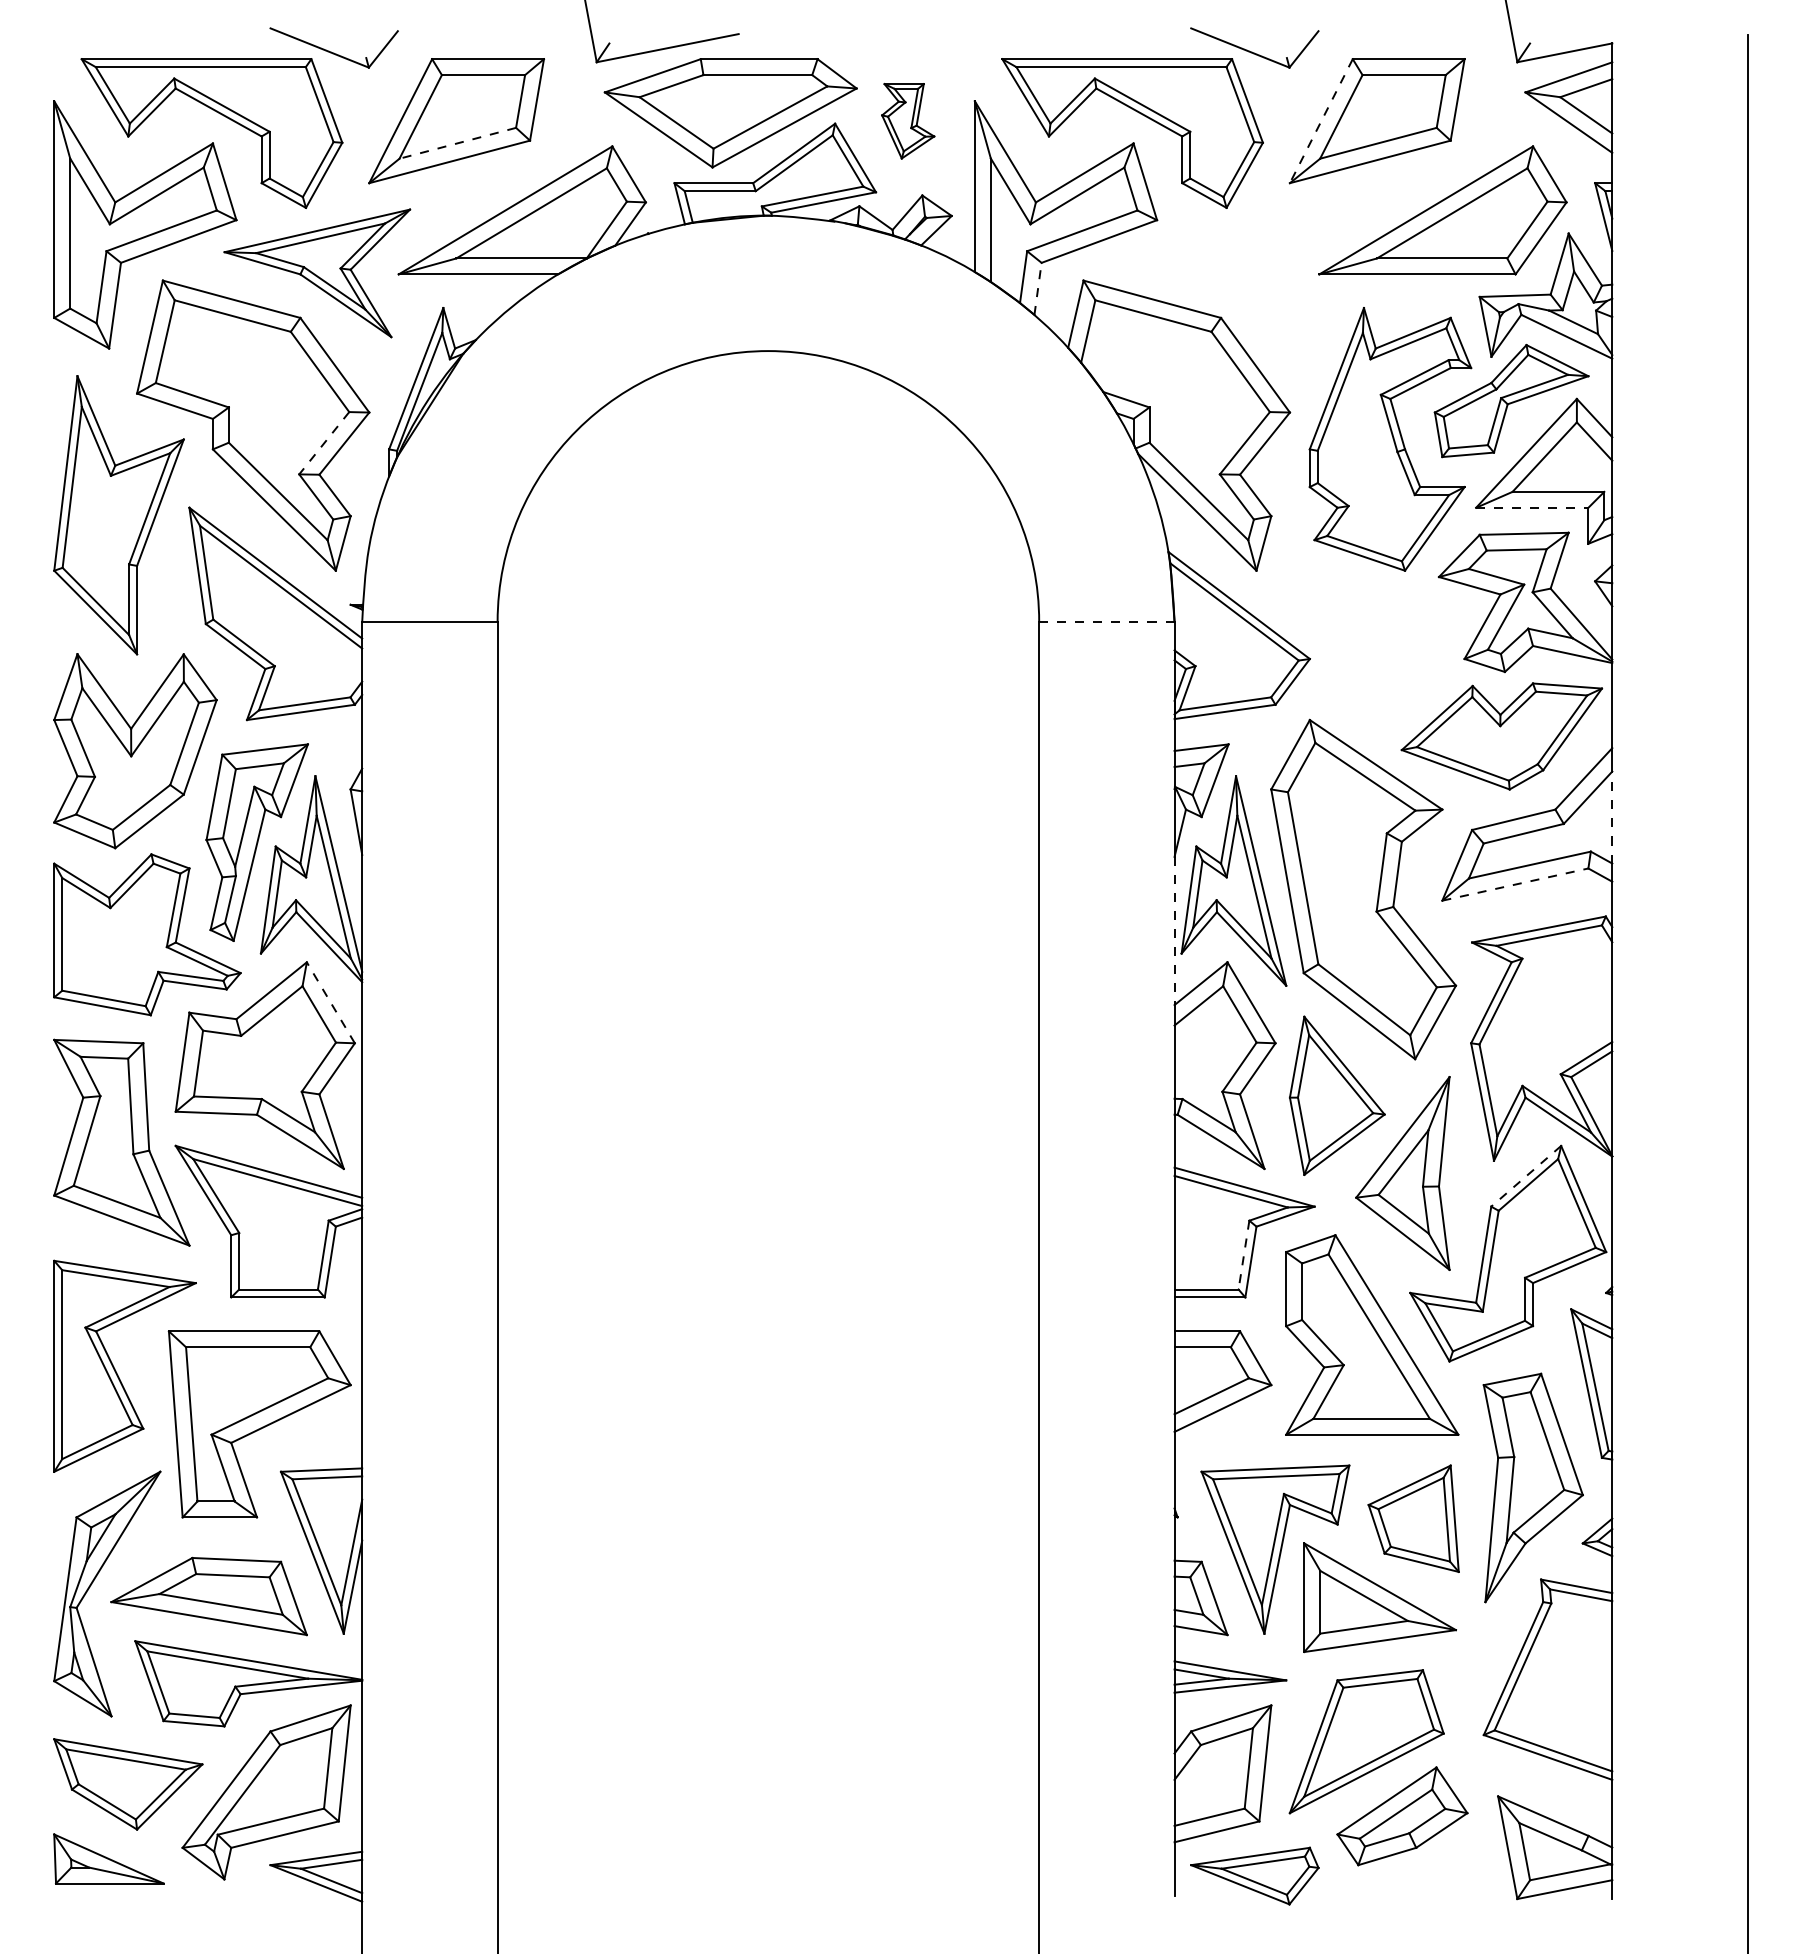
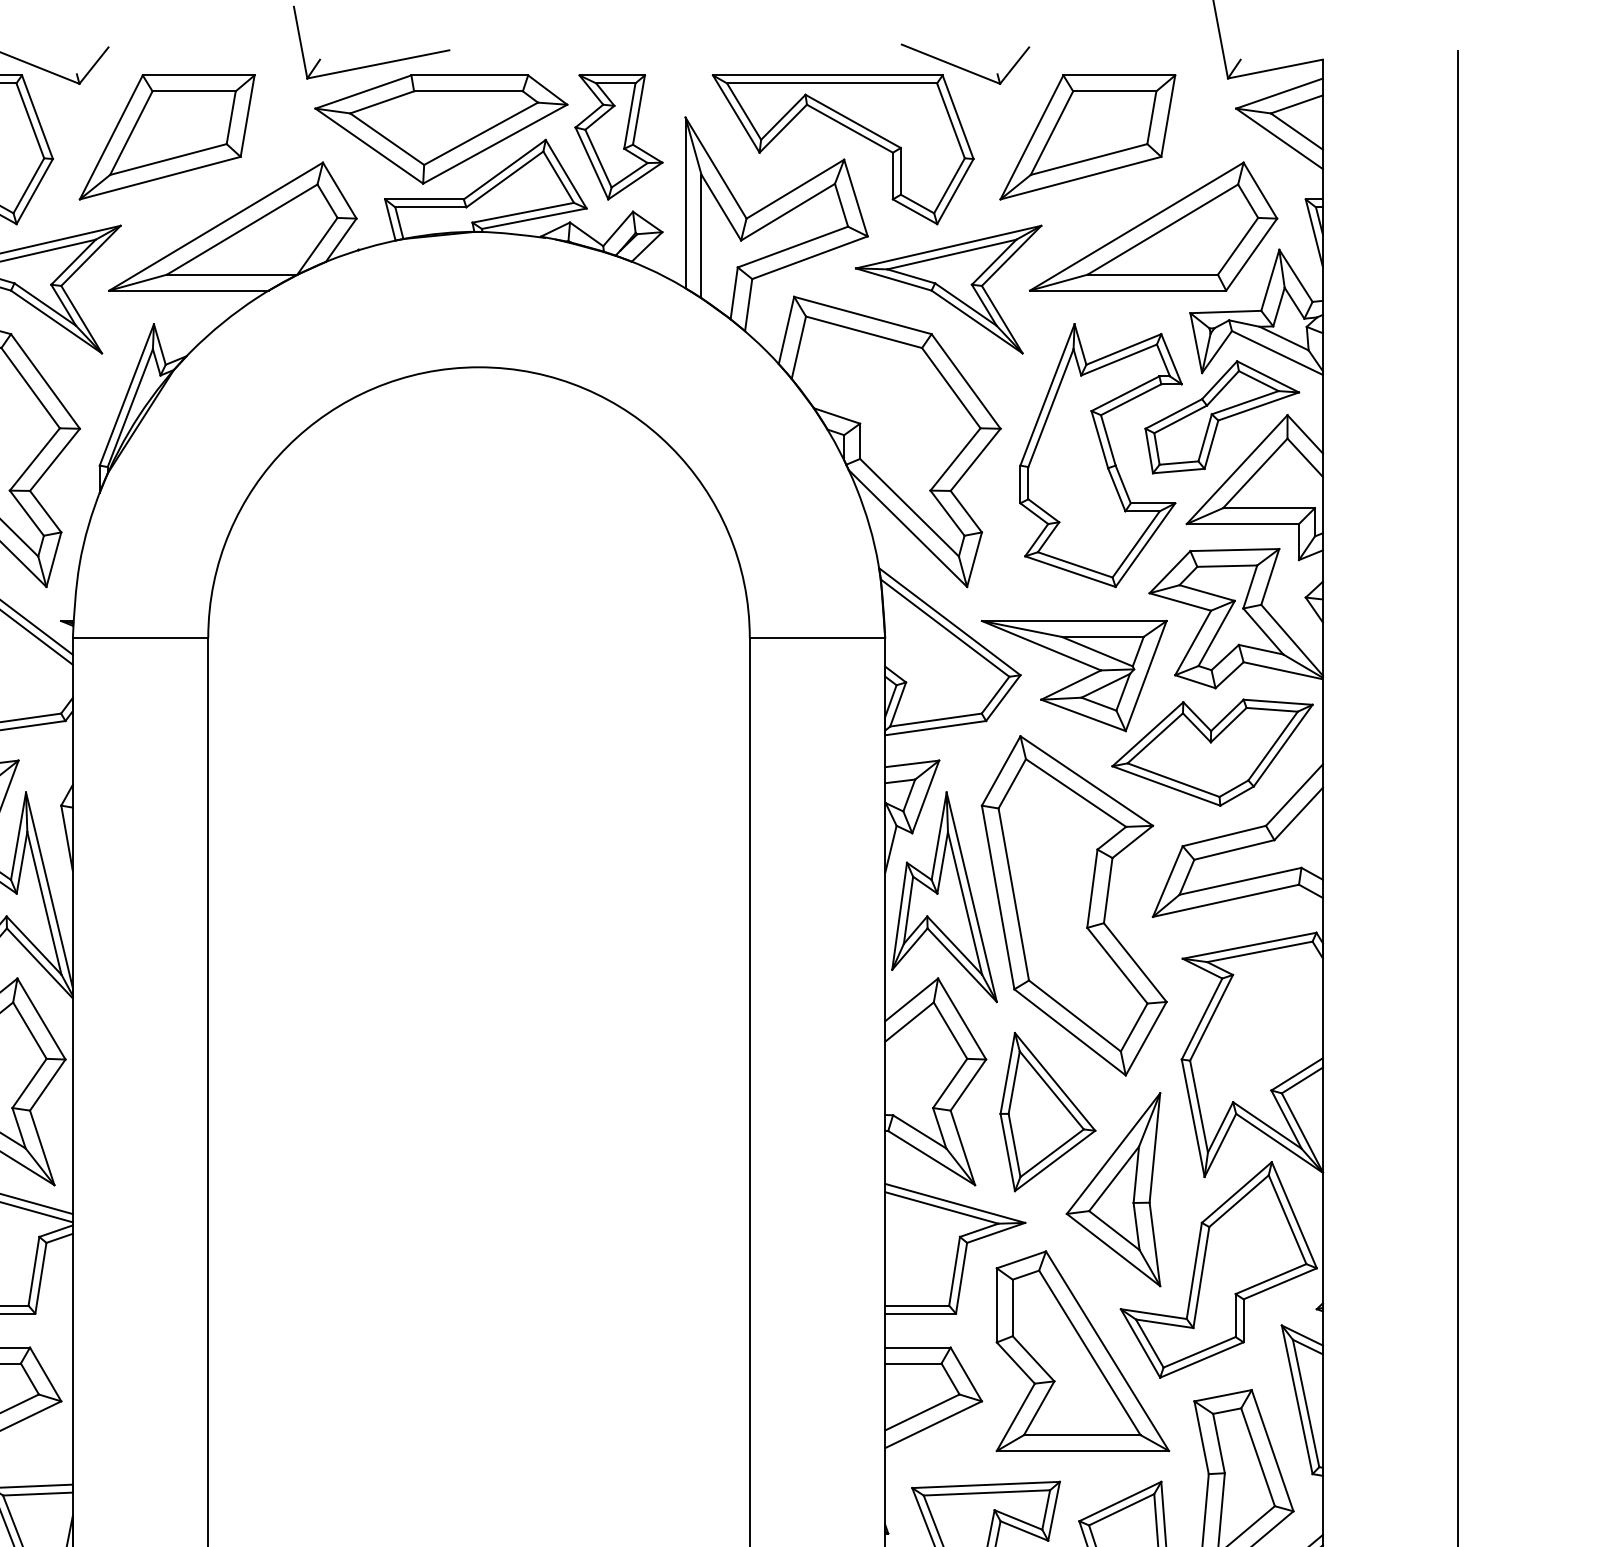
part: (907, 121) -> (618, 137), size x1.67
line: (1321, 121) -> (1032, 137), dashed -> solid
line: (457, 143) -> (168, 159), dashed -> solid
part: (1237, 273) -> (948, 289), added
line: (1038, 288) -> (749, 304), dashed -> solid
line: (324, 443) -> (35, 459), dashed -> solid
line: (1532, 507) -> (1243, 523), dashed -> solid
line: (1106, 621) -> (817, 637), dashed -> solid
part: (1363, 659) -> (1074, 675), added
line: (1612, 817) -> (1323, 833), dashed -> solid
line: (1515, 884) -> (1226, 900), dashed -> solid
line: (1174, 931) -> (885, 947), dashed -> solid
line: (330, 1002) -> (41, 1018), dashed -> solid
line: (1525, 1176) -> (1236, 1192), dashed -> solid
line: (1243, 1255) -> (954, 1271), dashed -> solid

